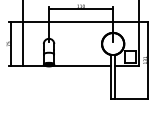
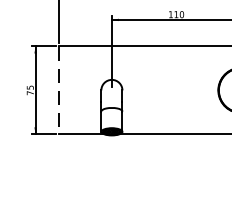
line: (22, 44) -> (58, 91), solid -> dashed

